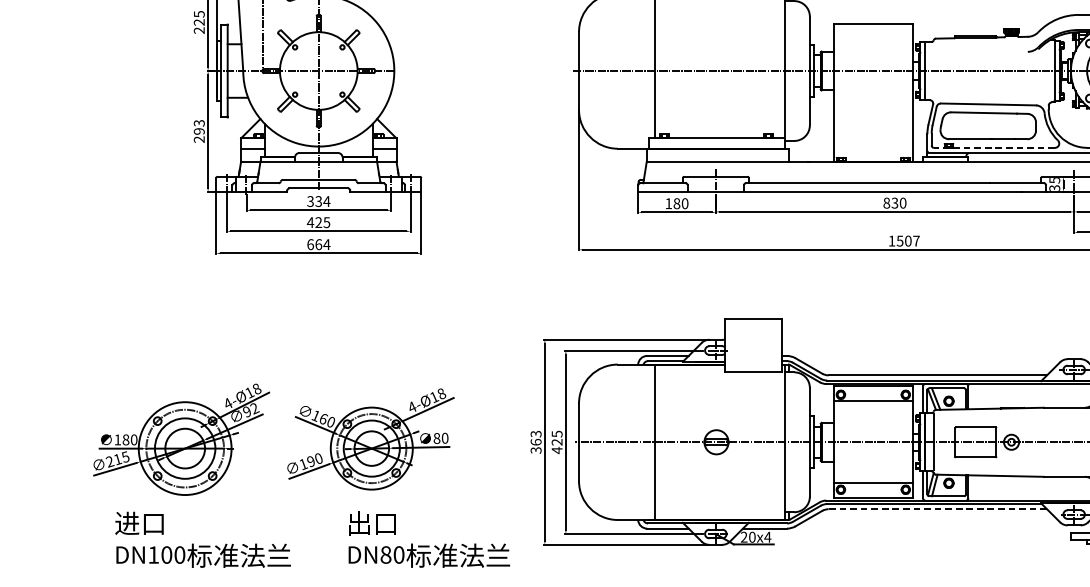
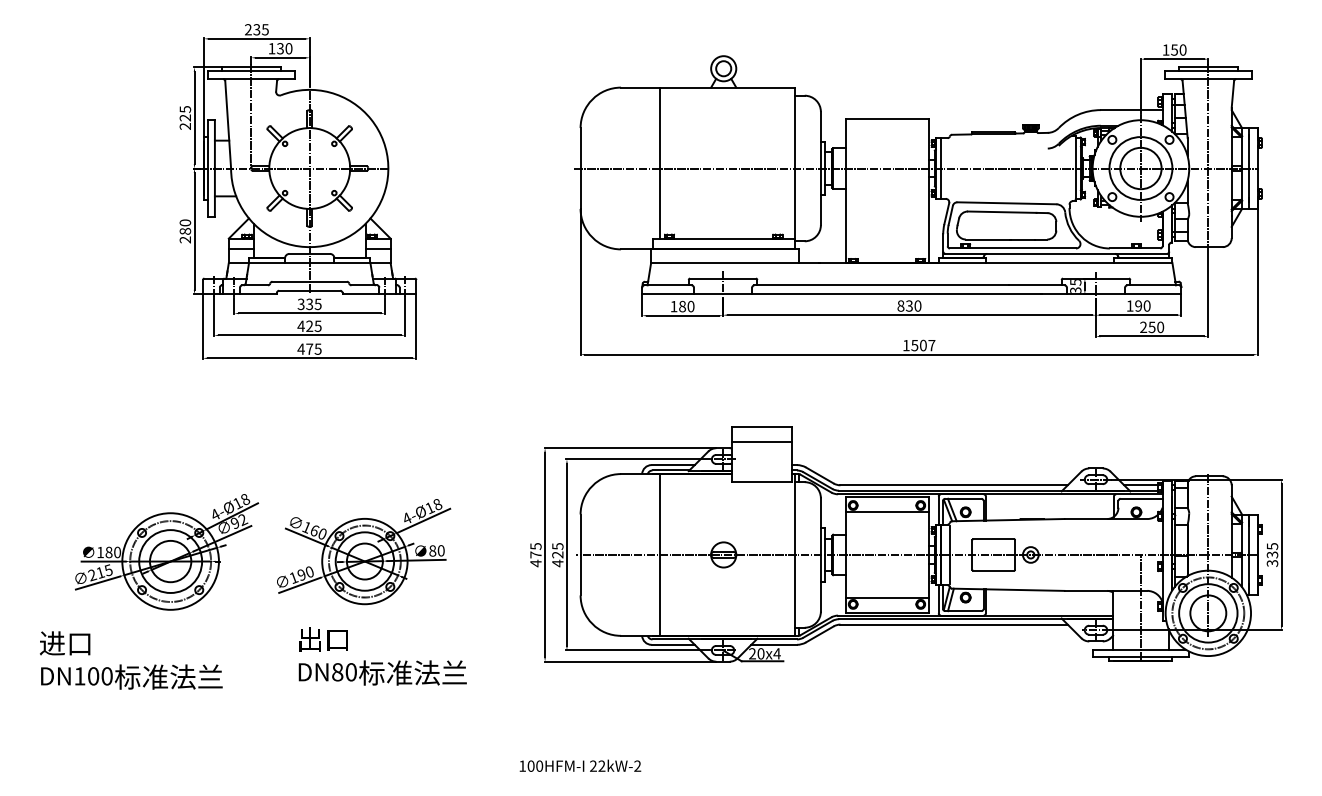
text: (199, 126) -> (185, 226), 293 -> 280
line: (993, 147) -> (1012, 248), dashed -> solid
text: (326, 201) -> (317, 304), 334 -> 335
text: (318, 243) -> (309, 348), 664 -> 475
line: (753, 334) -> (762, 442), added
text: (535, 442) -> (535, 555), 363 -> 475
line: (938, 509) -> (954, 624), dashed -> solid
text: (203, 539) -> (131, 660), moved
text: (429, 539) -> (382, 656), moved

